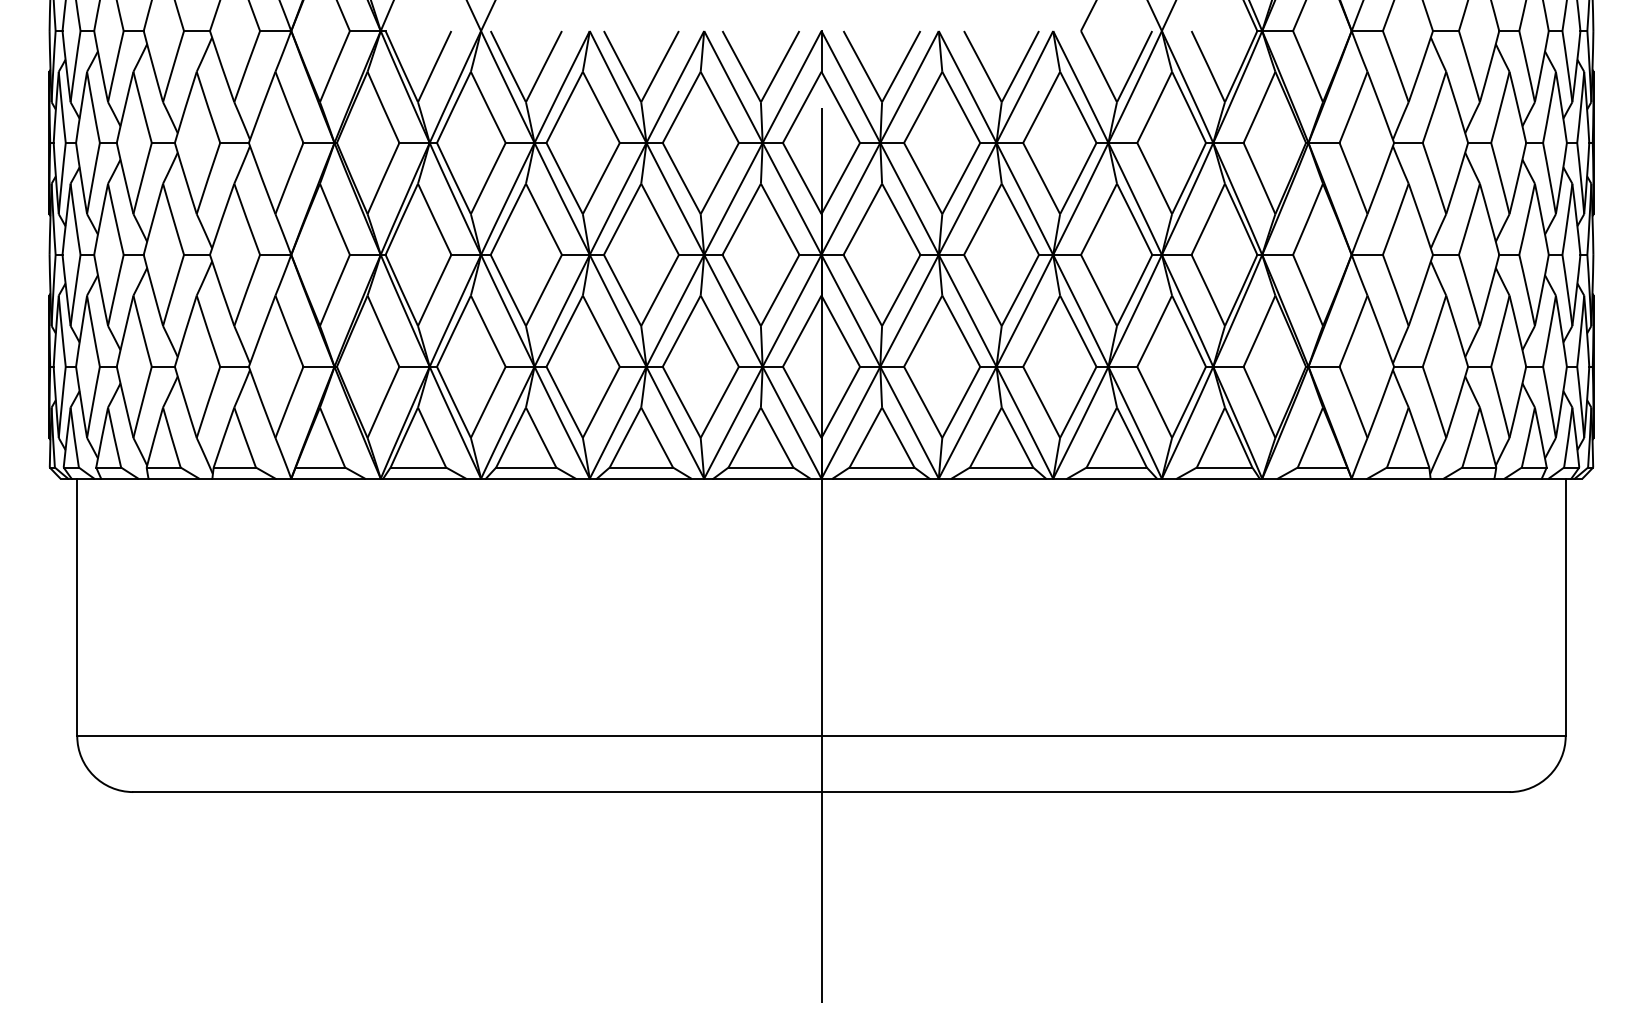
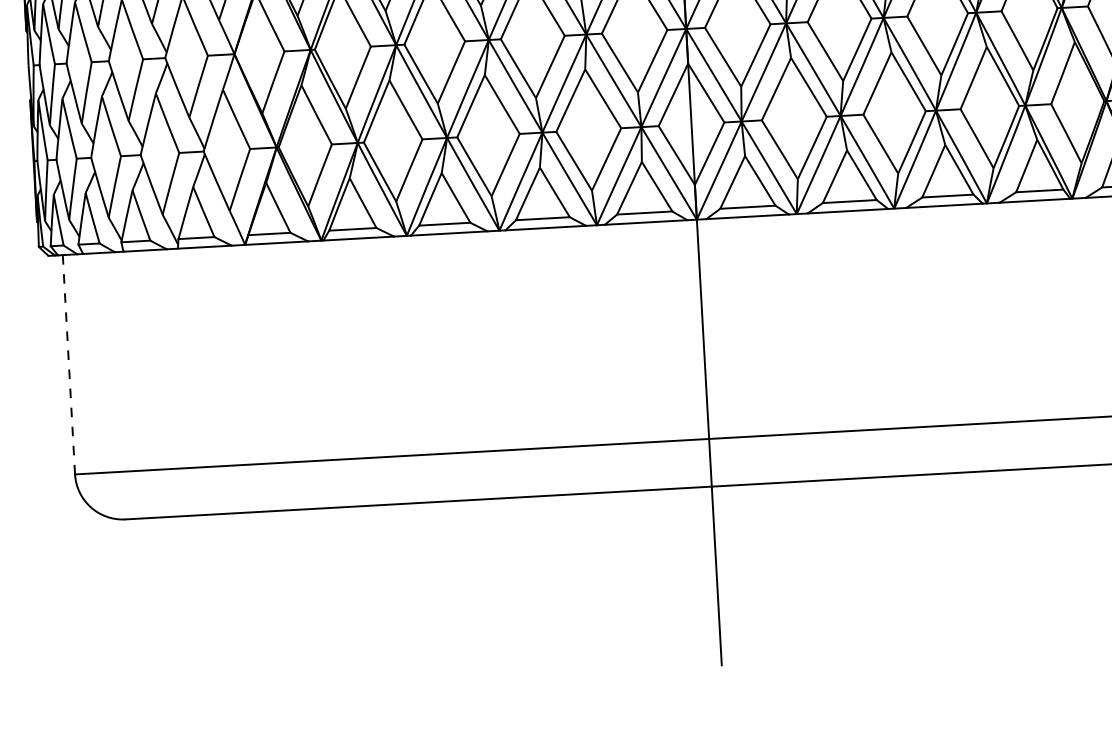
line: (77, 607) -> (69, 364), solid -> dashed

